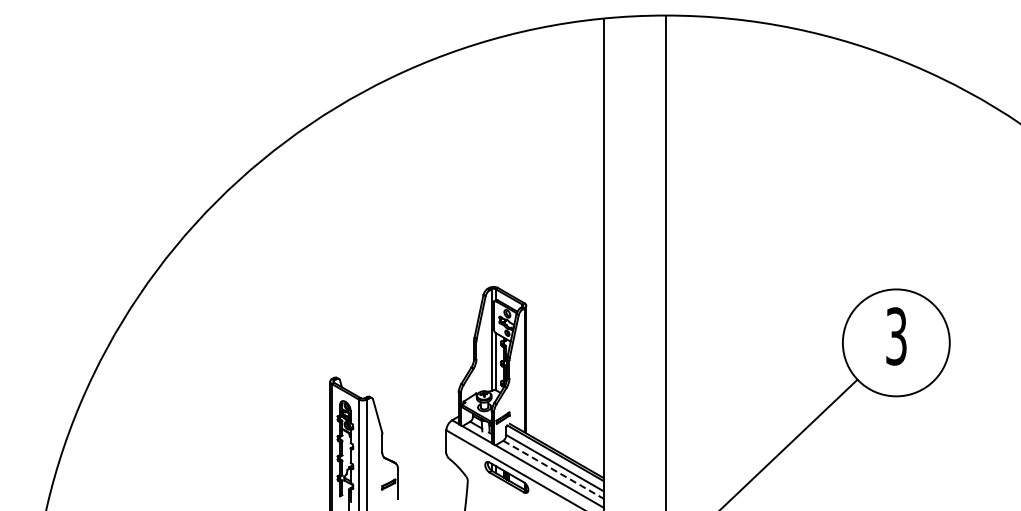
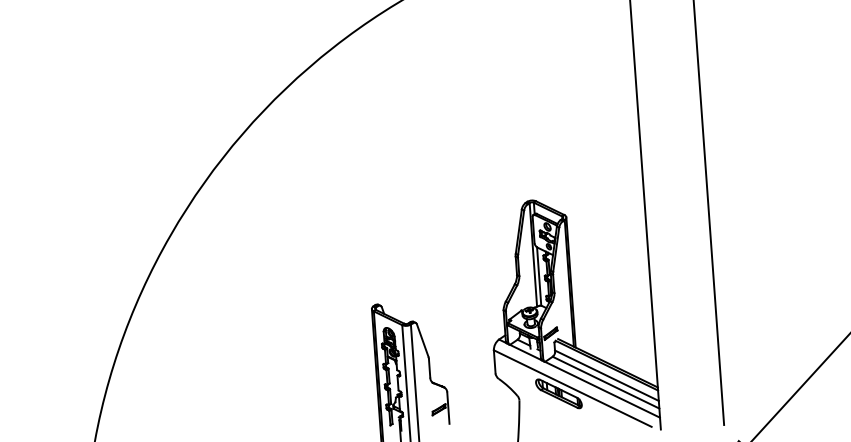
line: (553, 469) -> (605, 382), dashed -> solid

